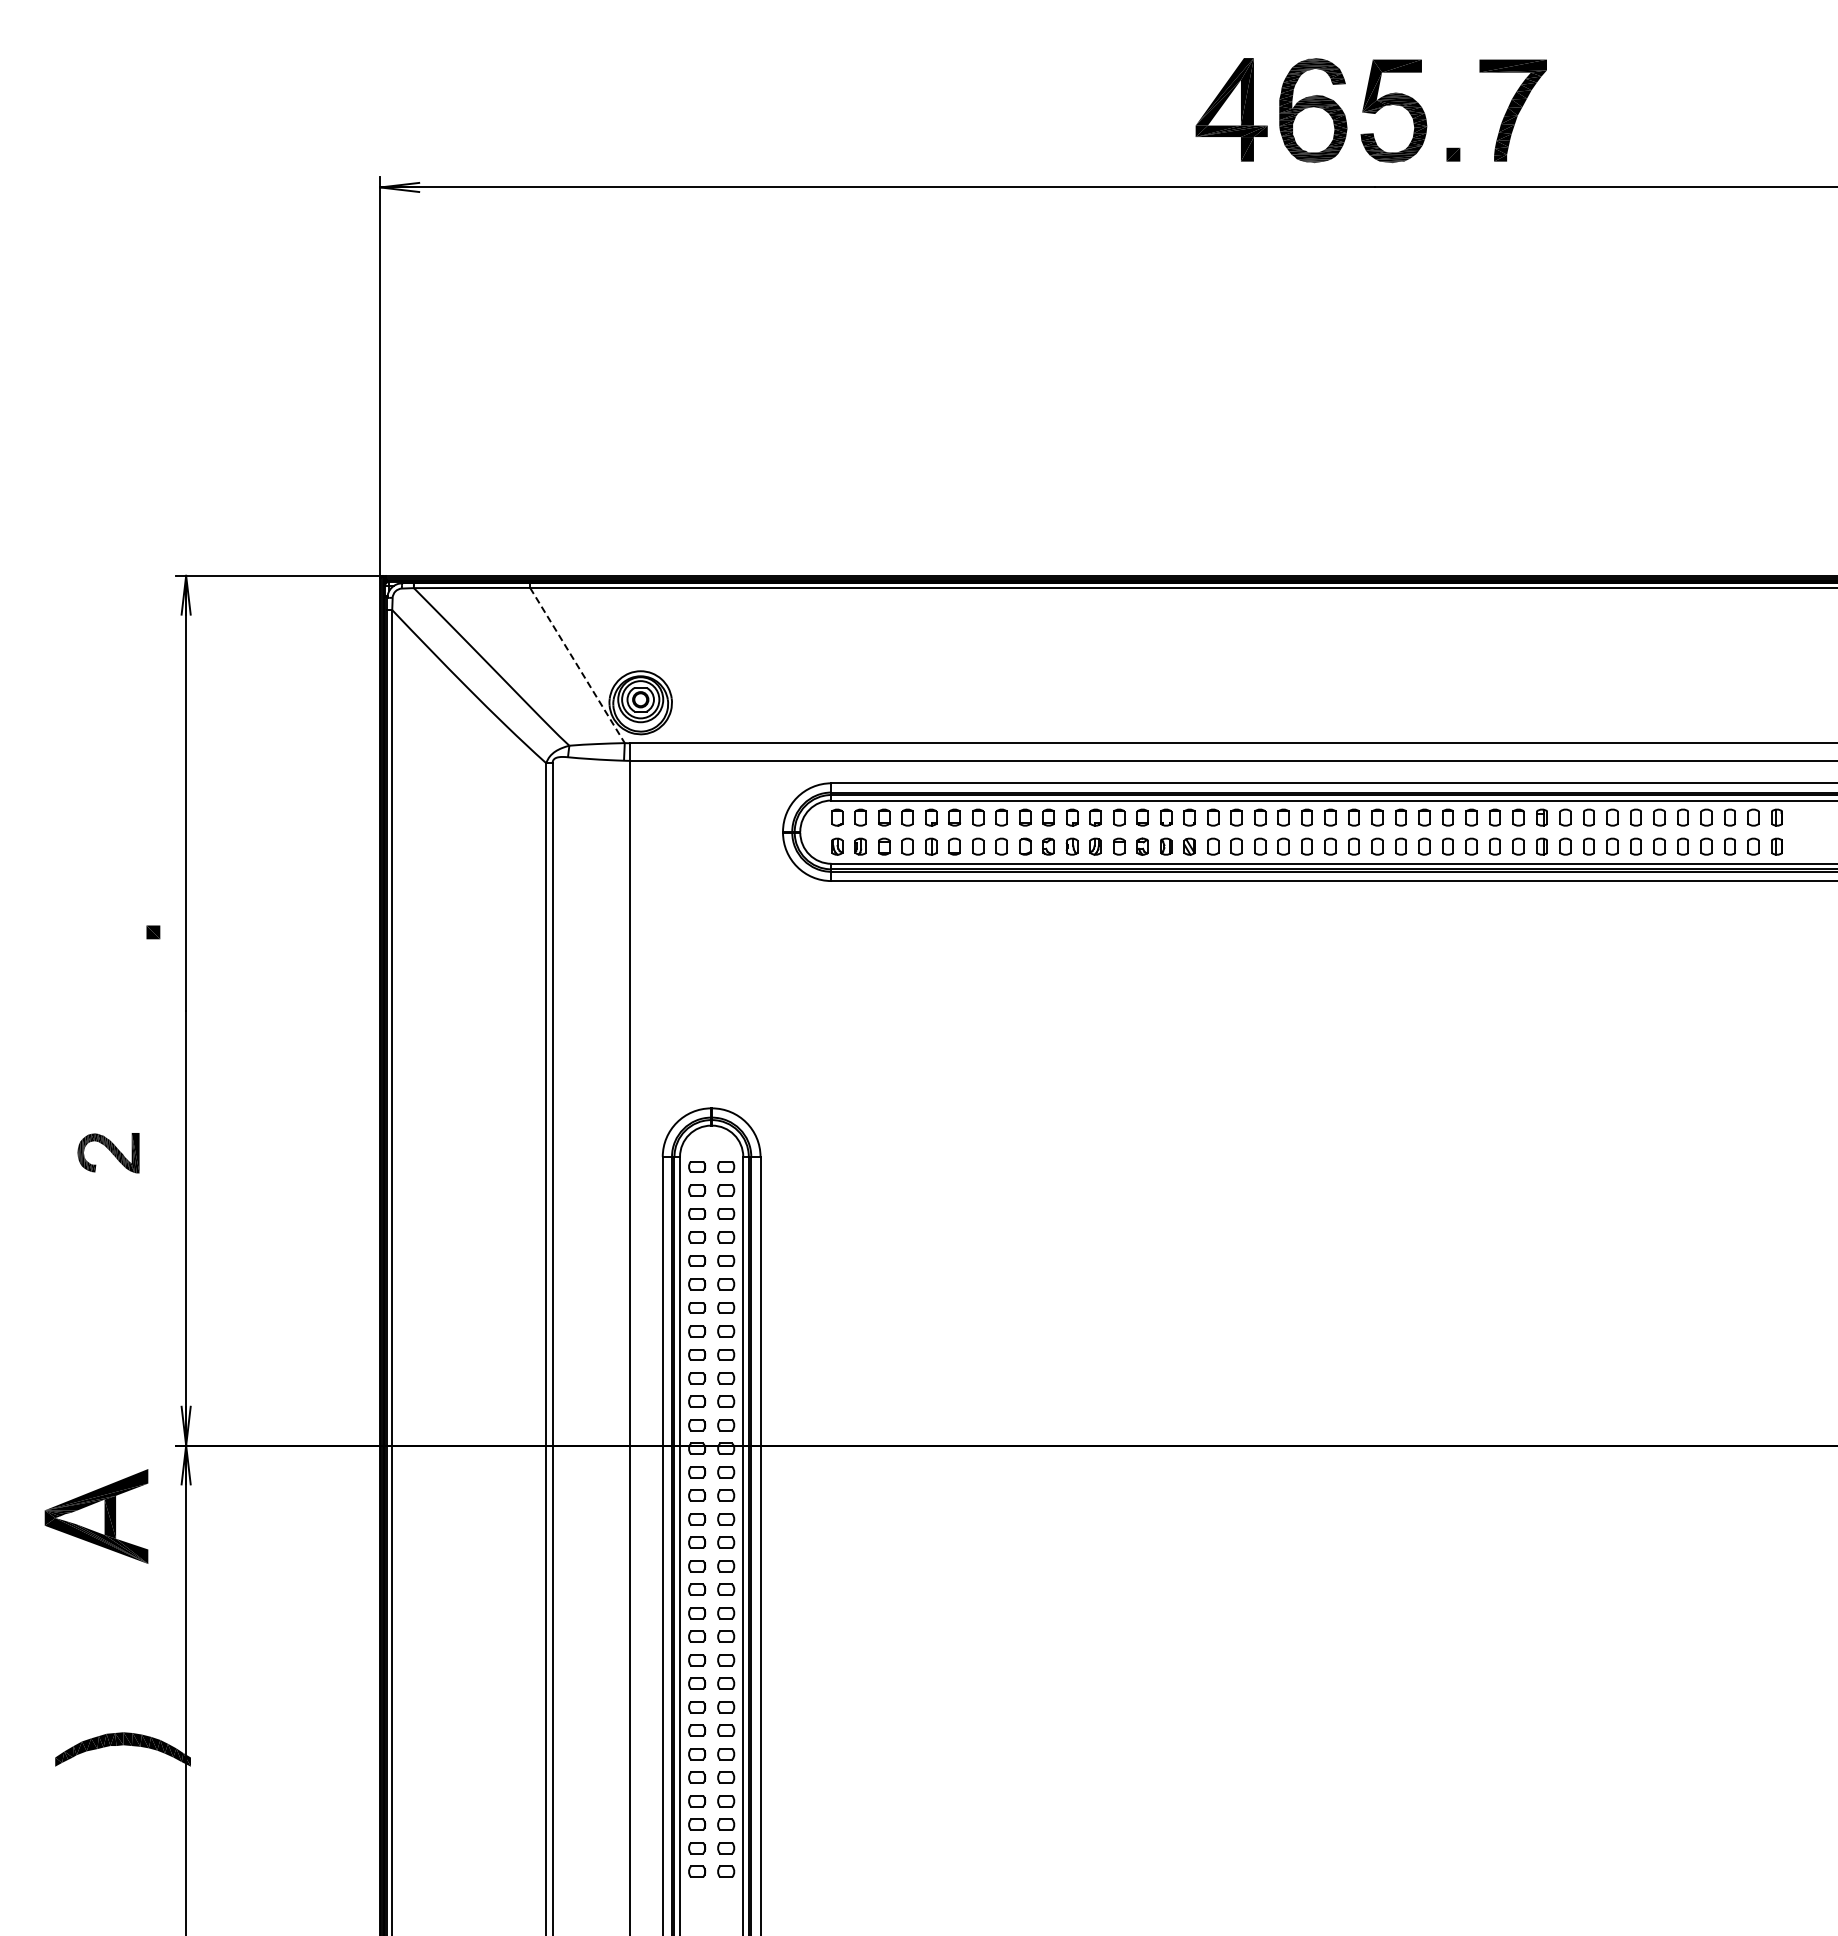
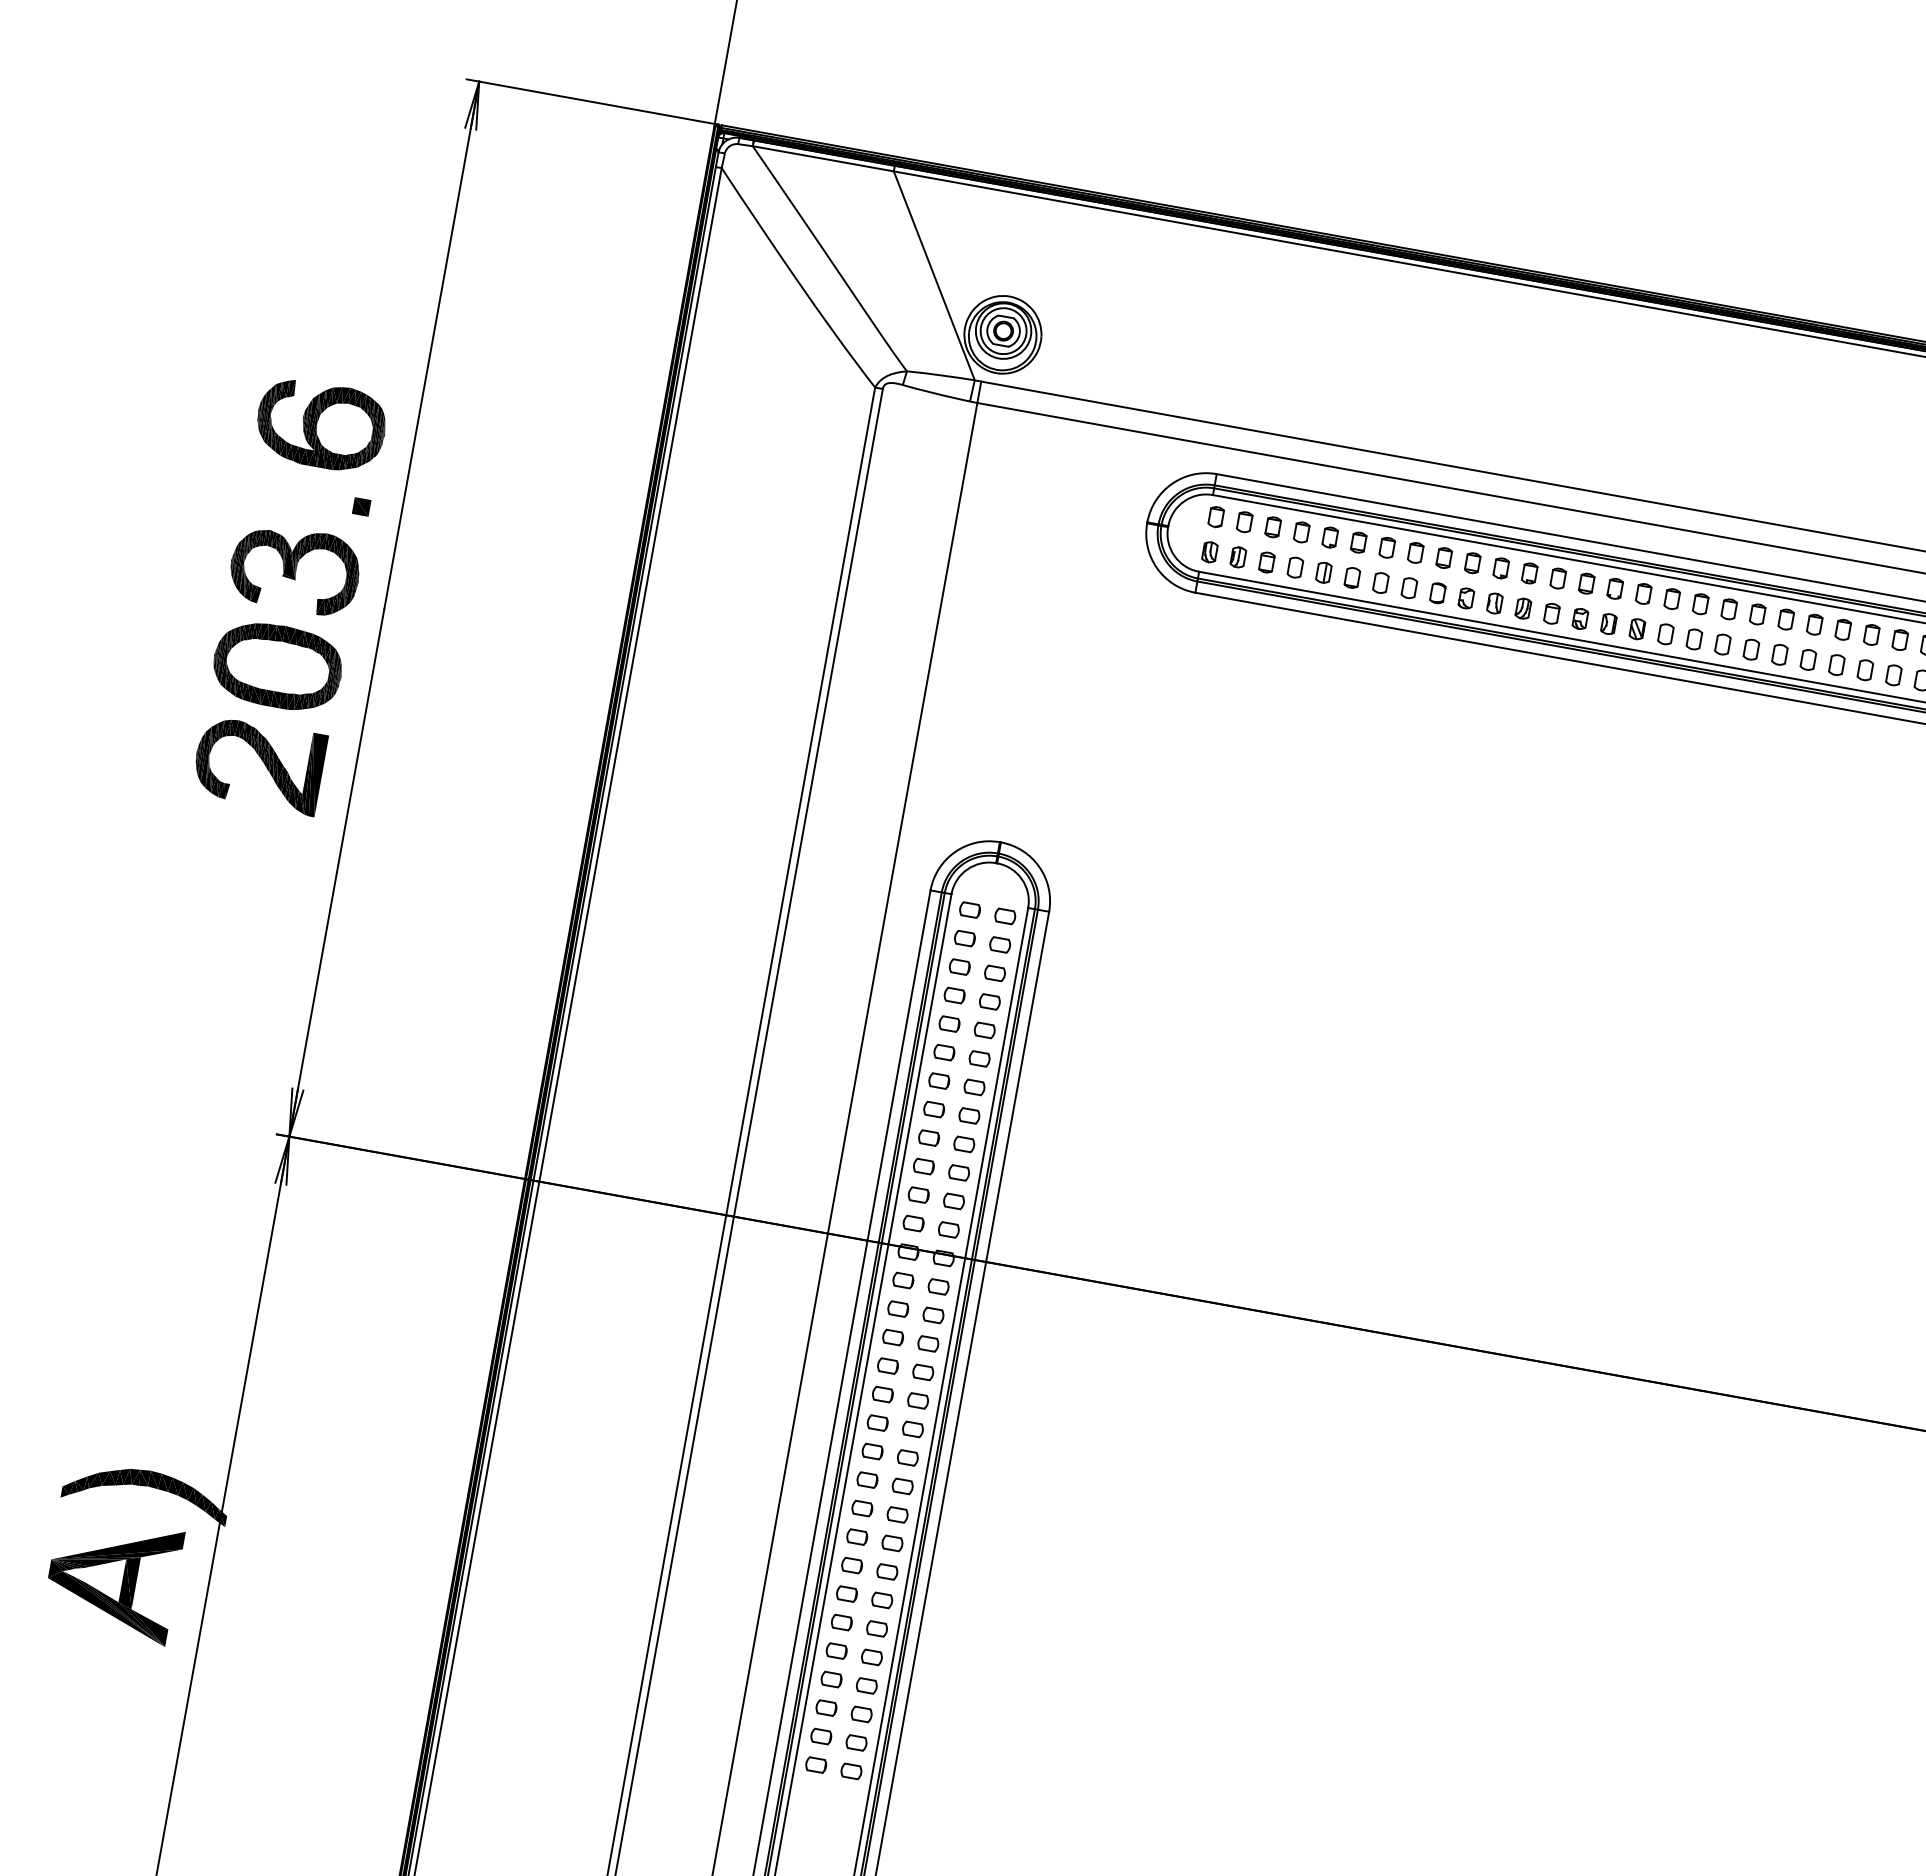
line: (577, 665) -> (934, 275), dashed -> solid
part: (108, 872) -> (320, 424), added
part: (108, 991) -> (294, 568), added
part: (108, 1071) -> (276, 665), added
part: (108, 1152) -> (259, 764), size x1.67
part: (96, 1516) -> (112, 1578), moved

